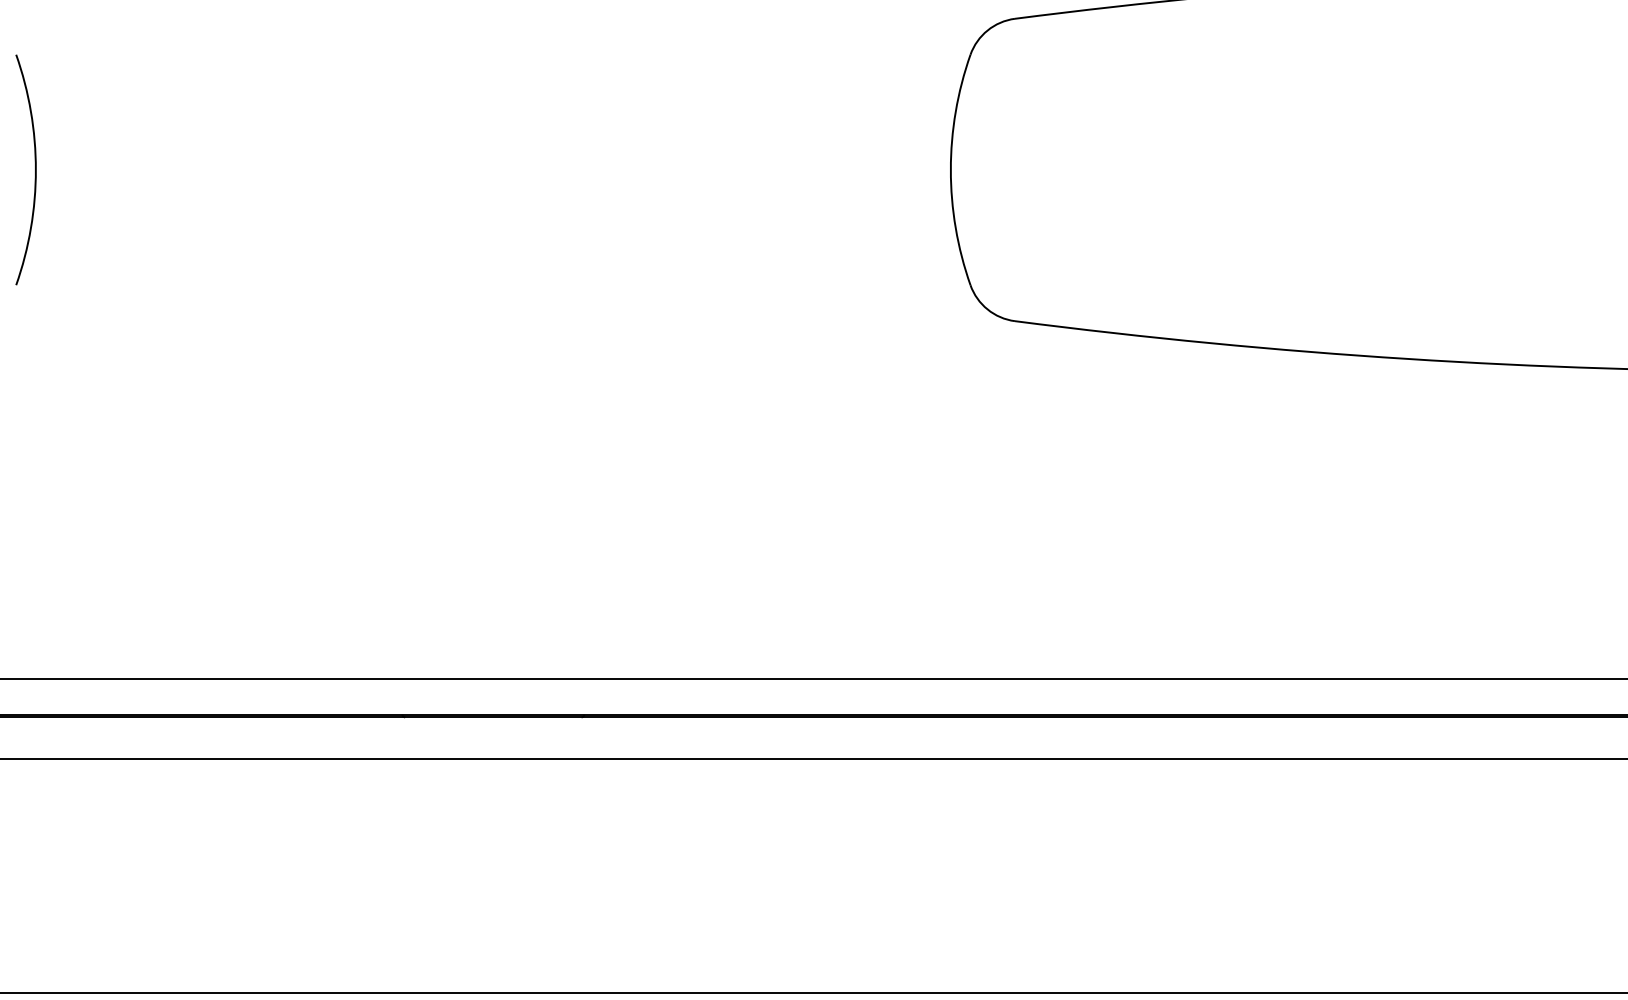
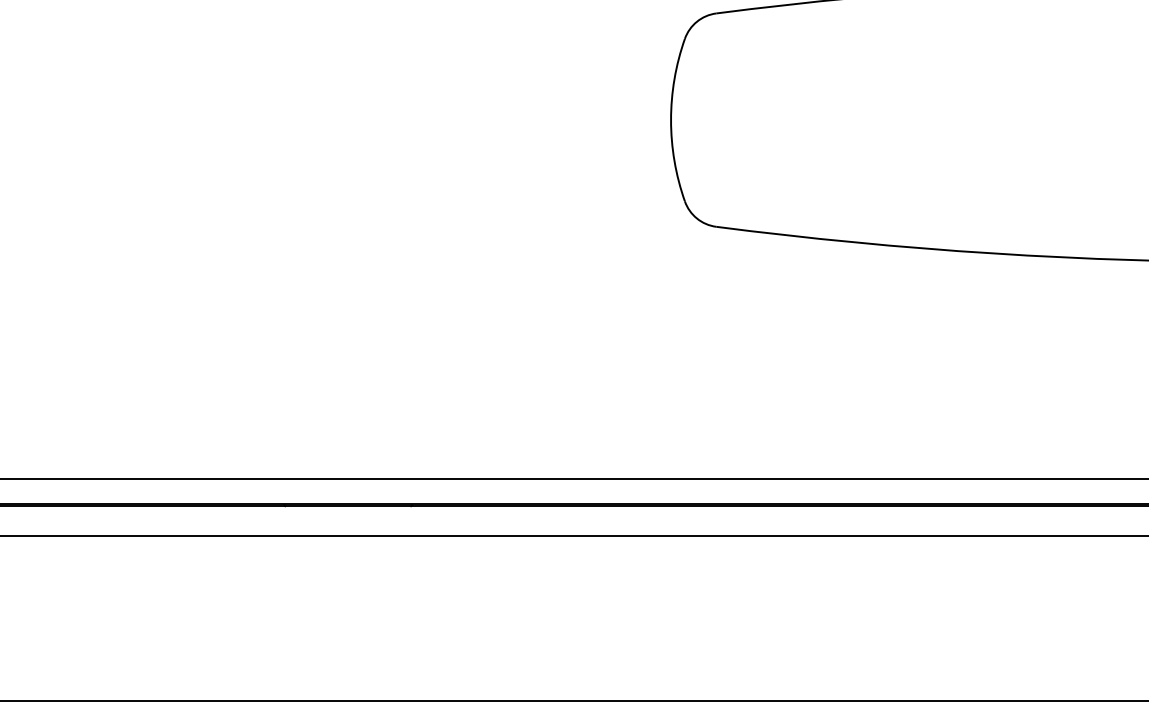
arc: (35, 169) -> (25, 119), removed

